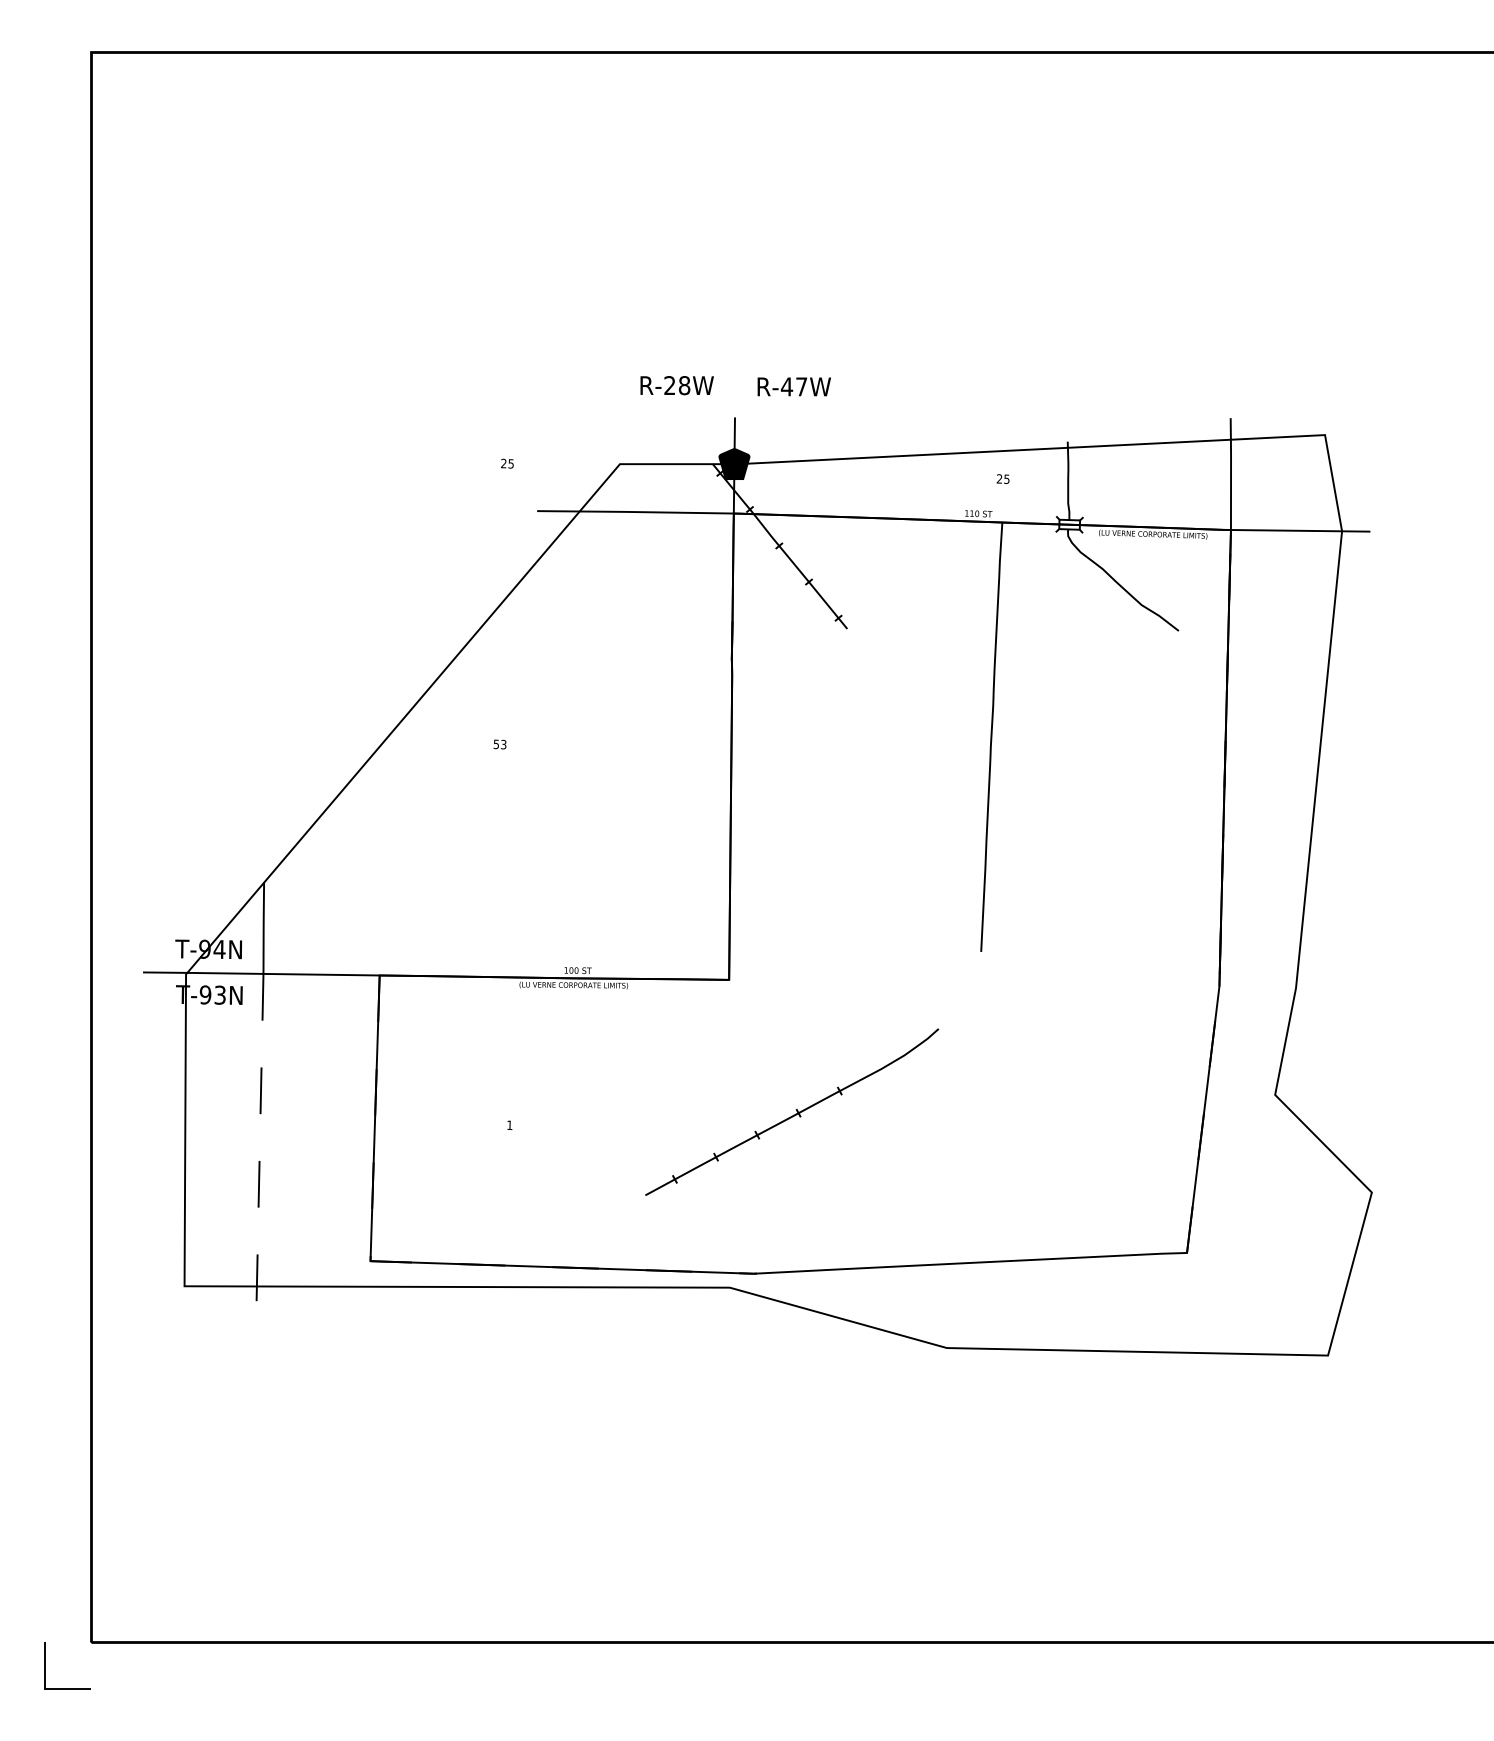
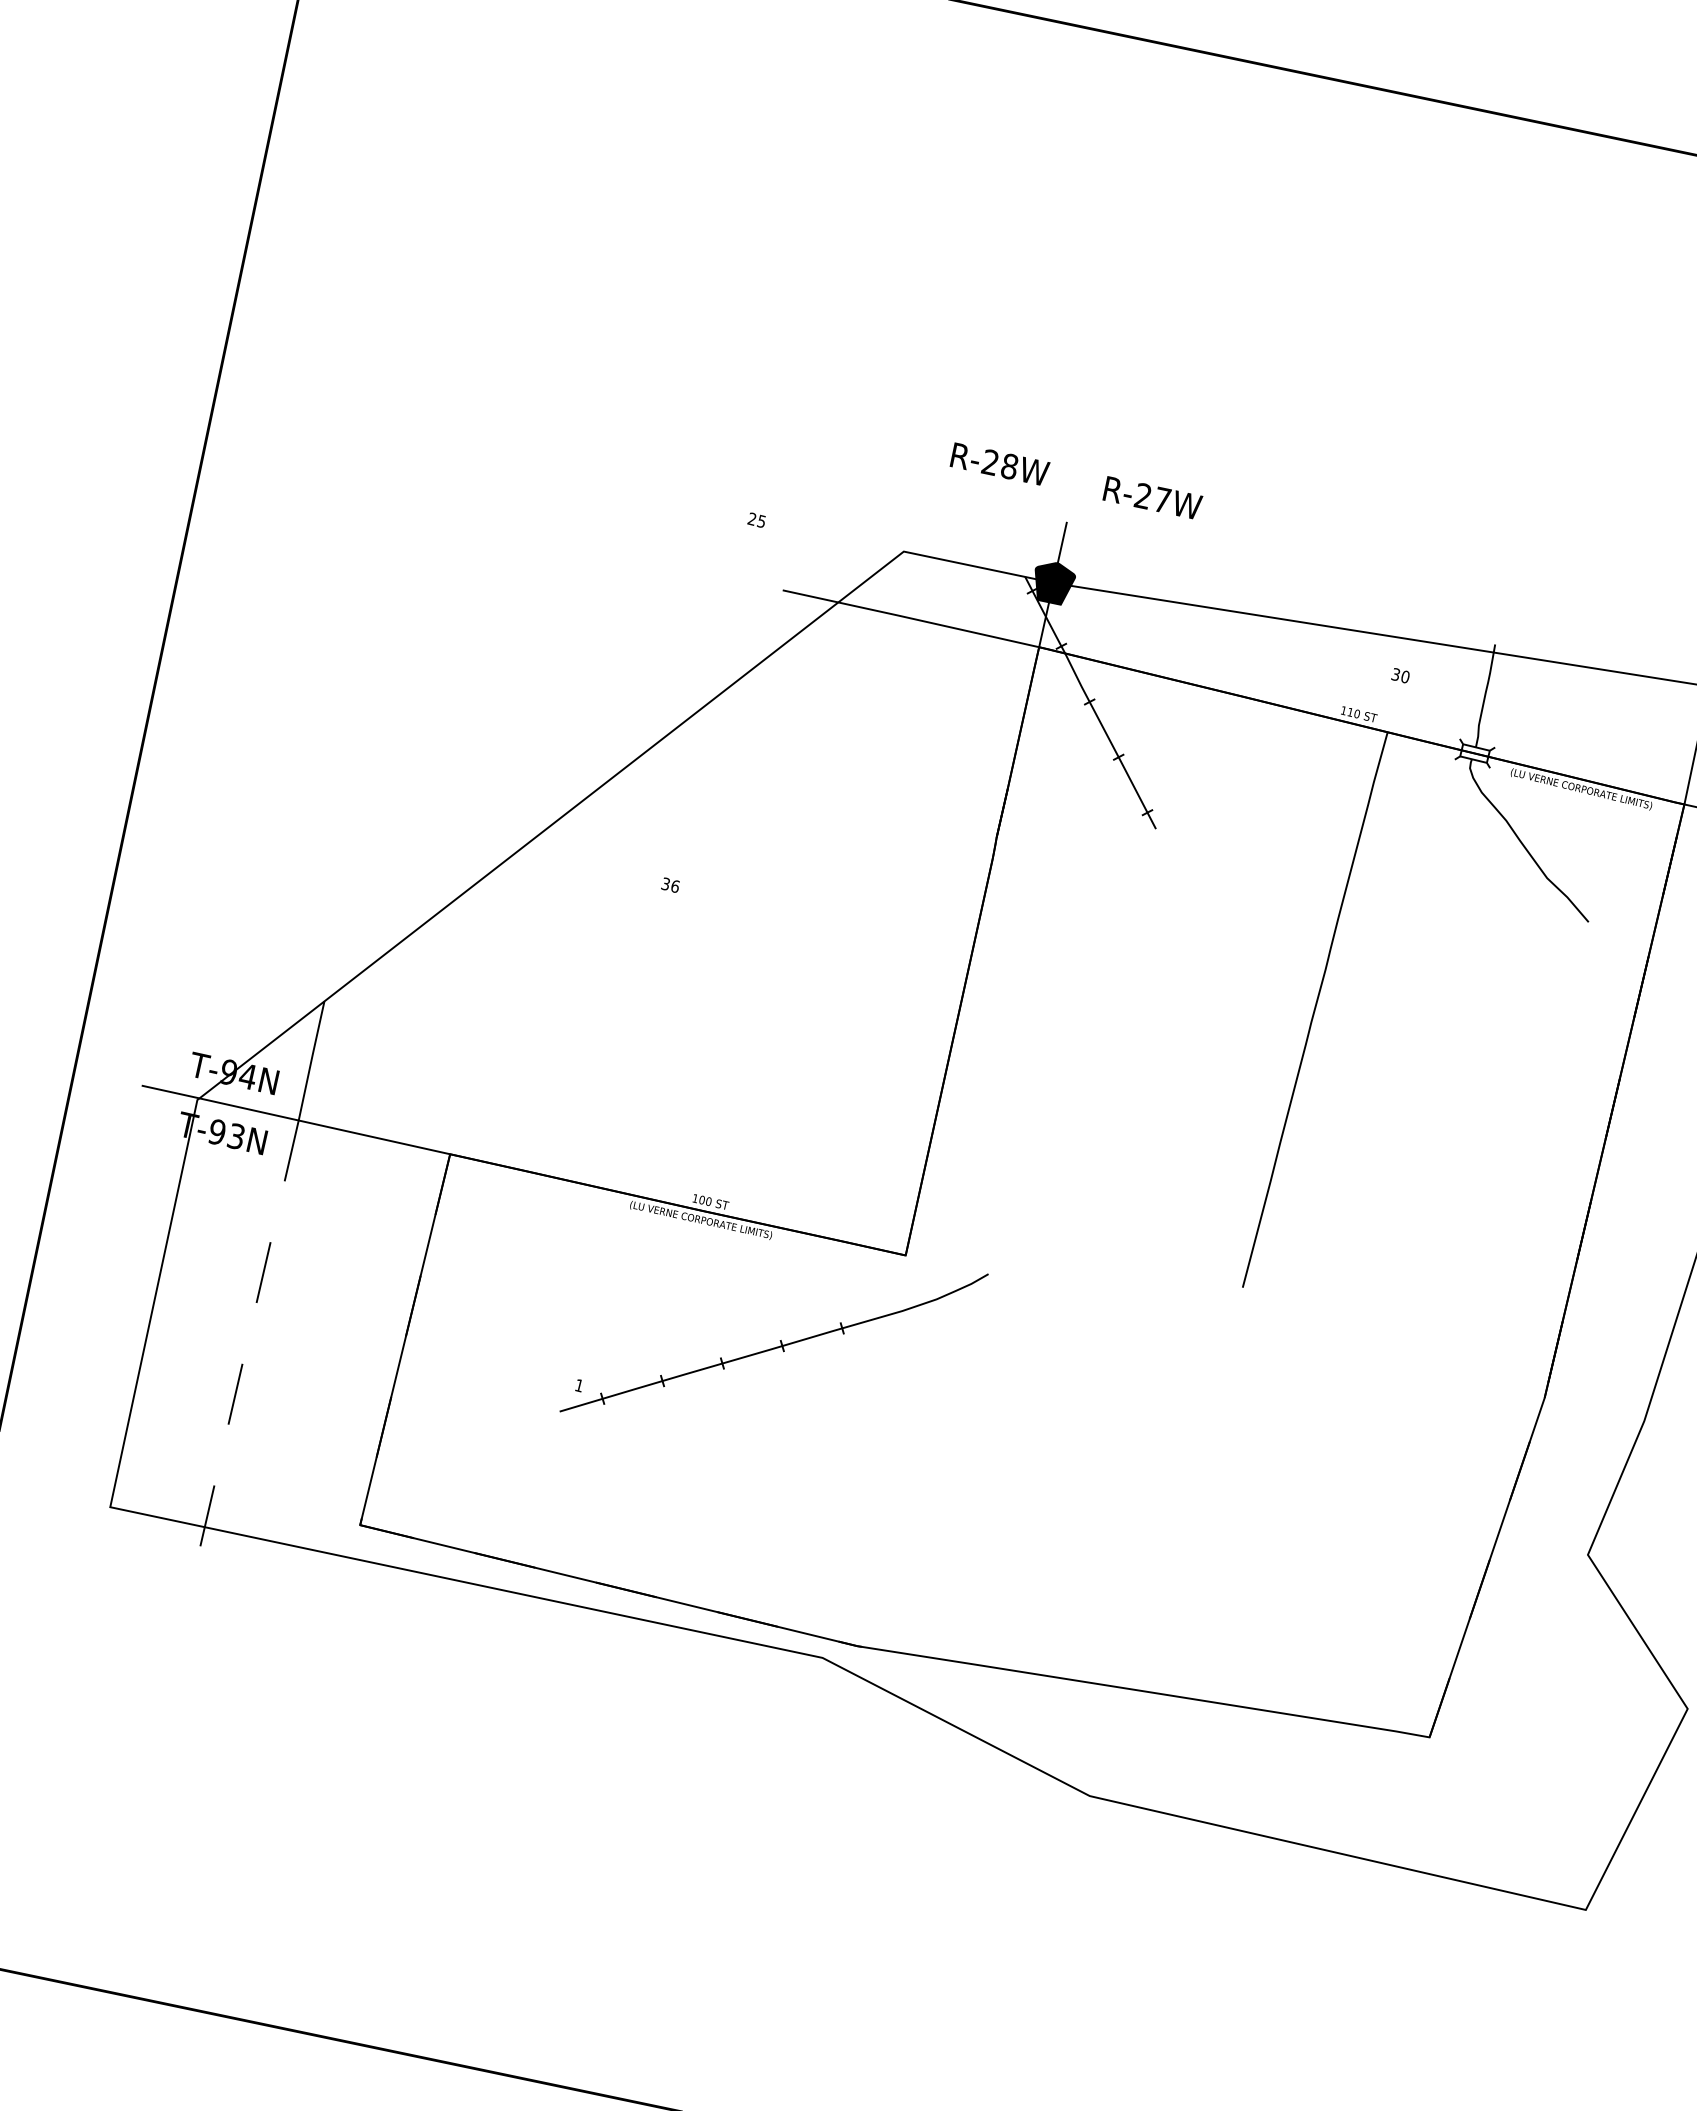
text: (786, 386) -> (1142, 495), R-47W -> R-27W
text: (1003, 478) -> (1401, 675), 25 -> 30
text: (500, 744) -> (671, 885), 53 -> 36
part: (792, 1111) -> (774, 1342), moved

